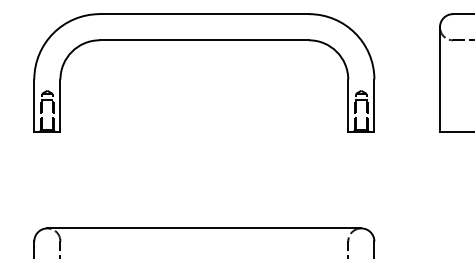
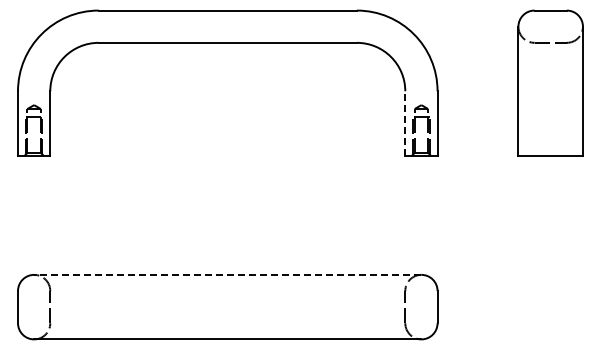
line: (348, 105) -> (405, 123), solid -> dashed
line: (204, 228) -> (227, 274), solid -> dashed

